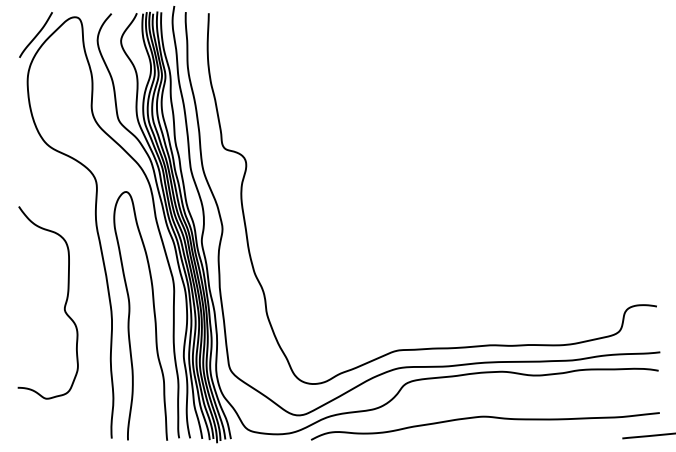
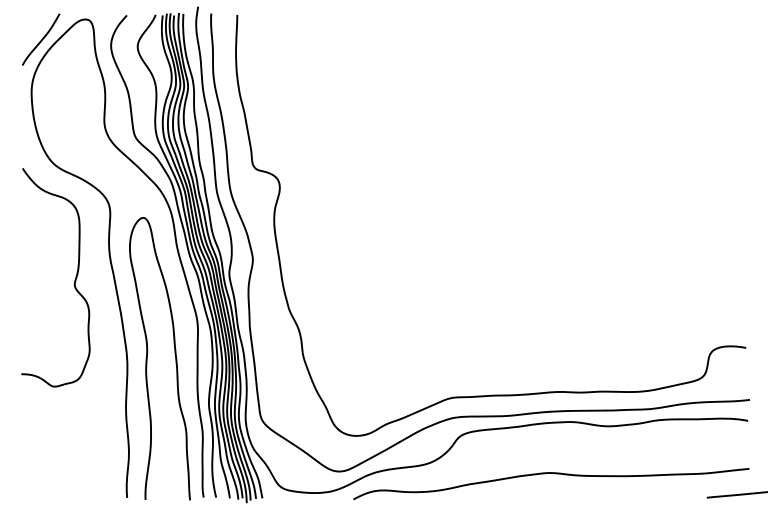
curve: (64, 304) -> (74, 279), moved

